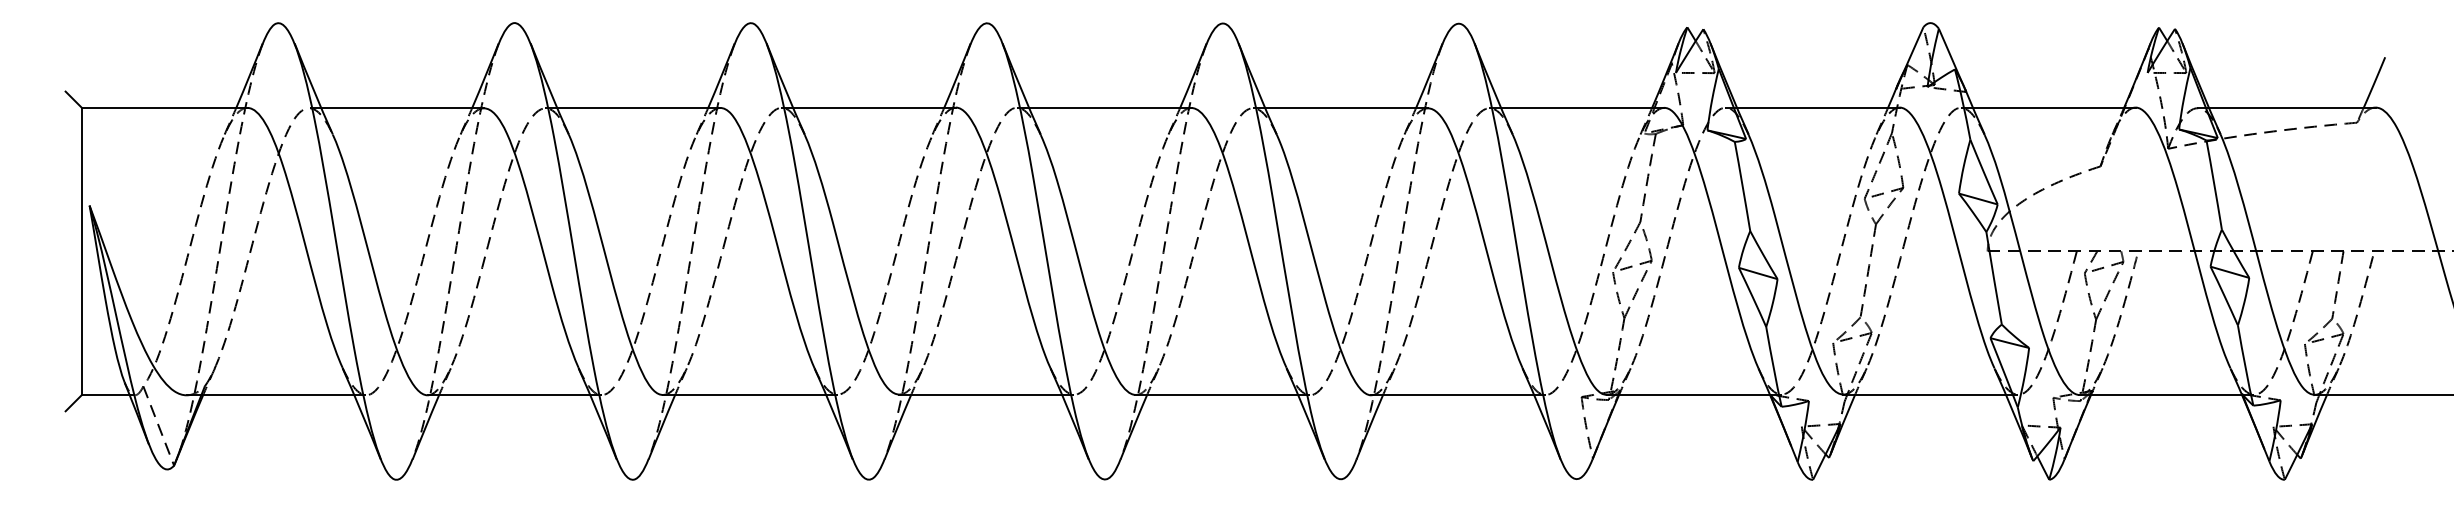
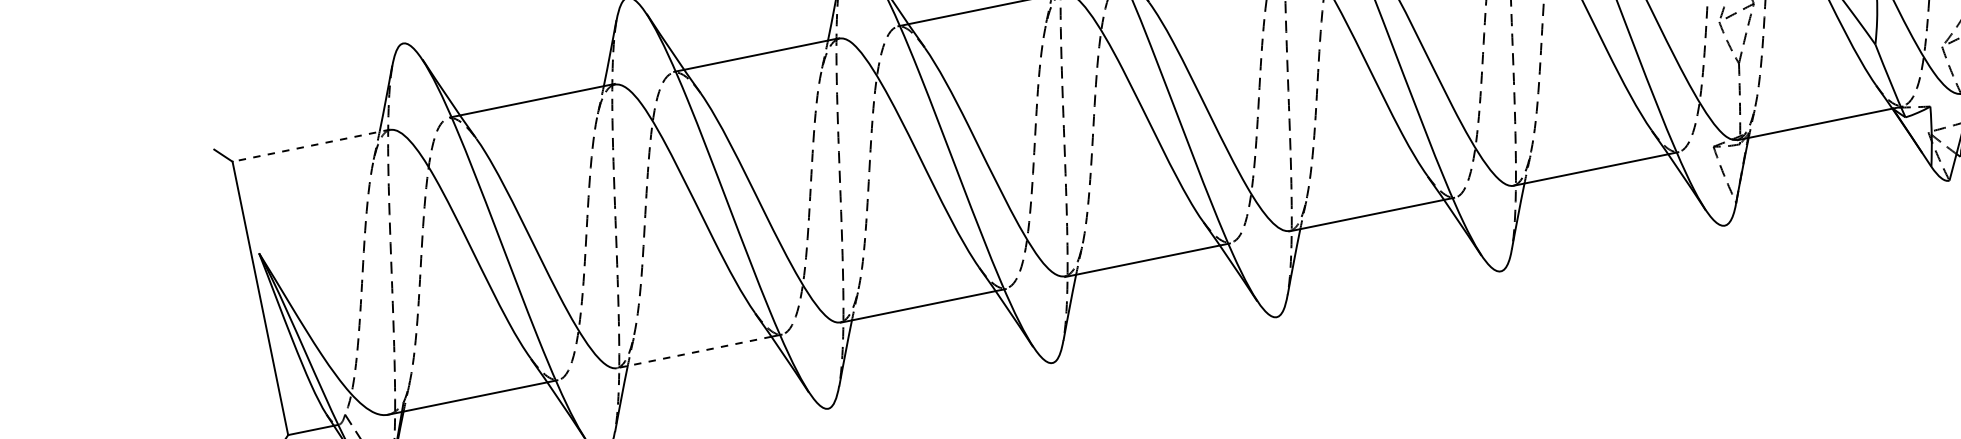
line: (164, 107) -> (311, 145), solid -> dashed
line: (508, 395) -> (693, 352), solid -> dashed

